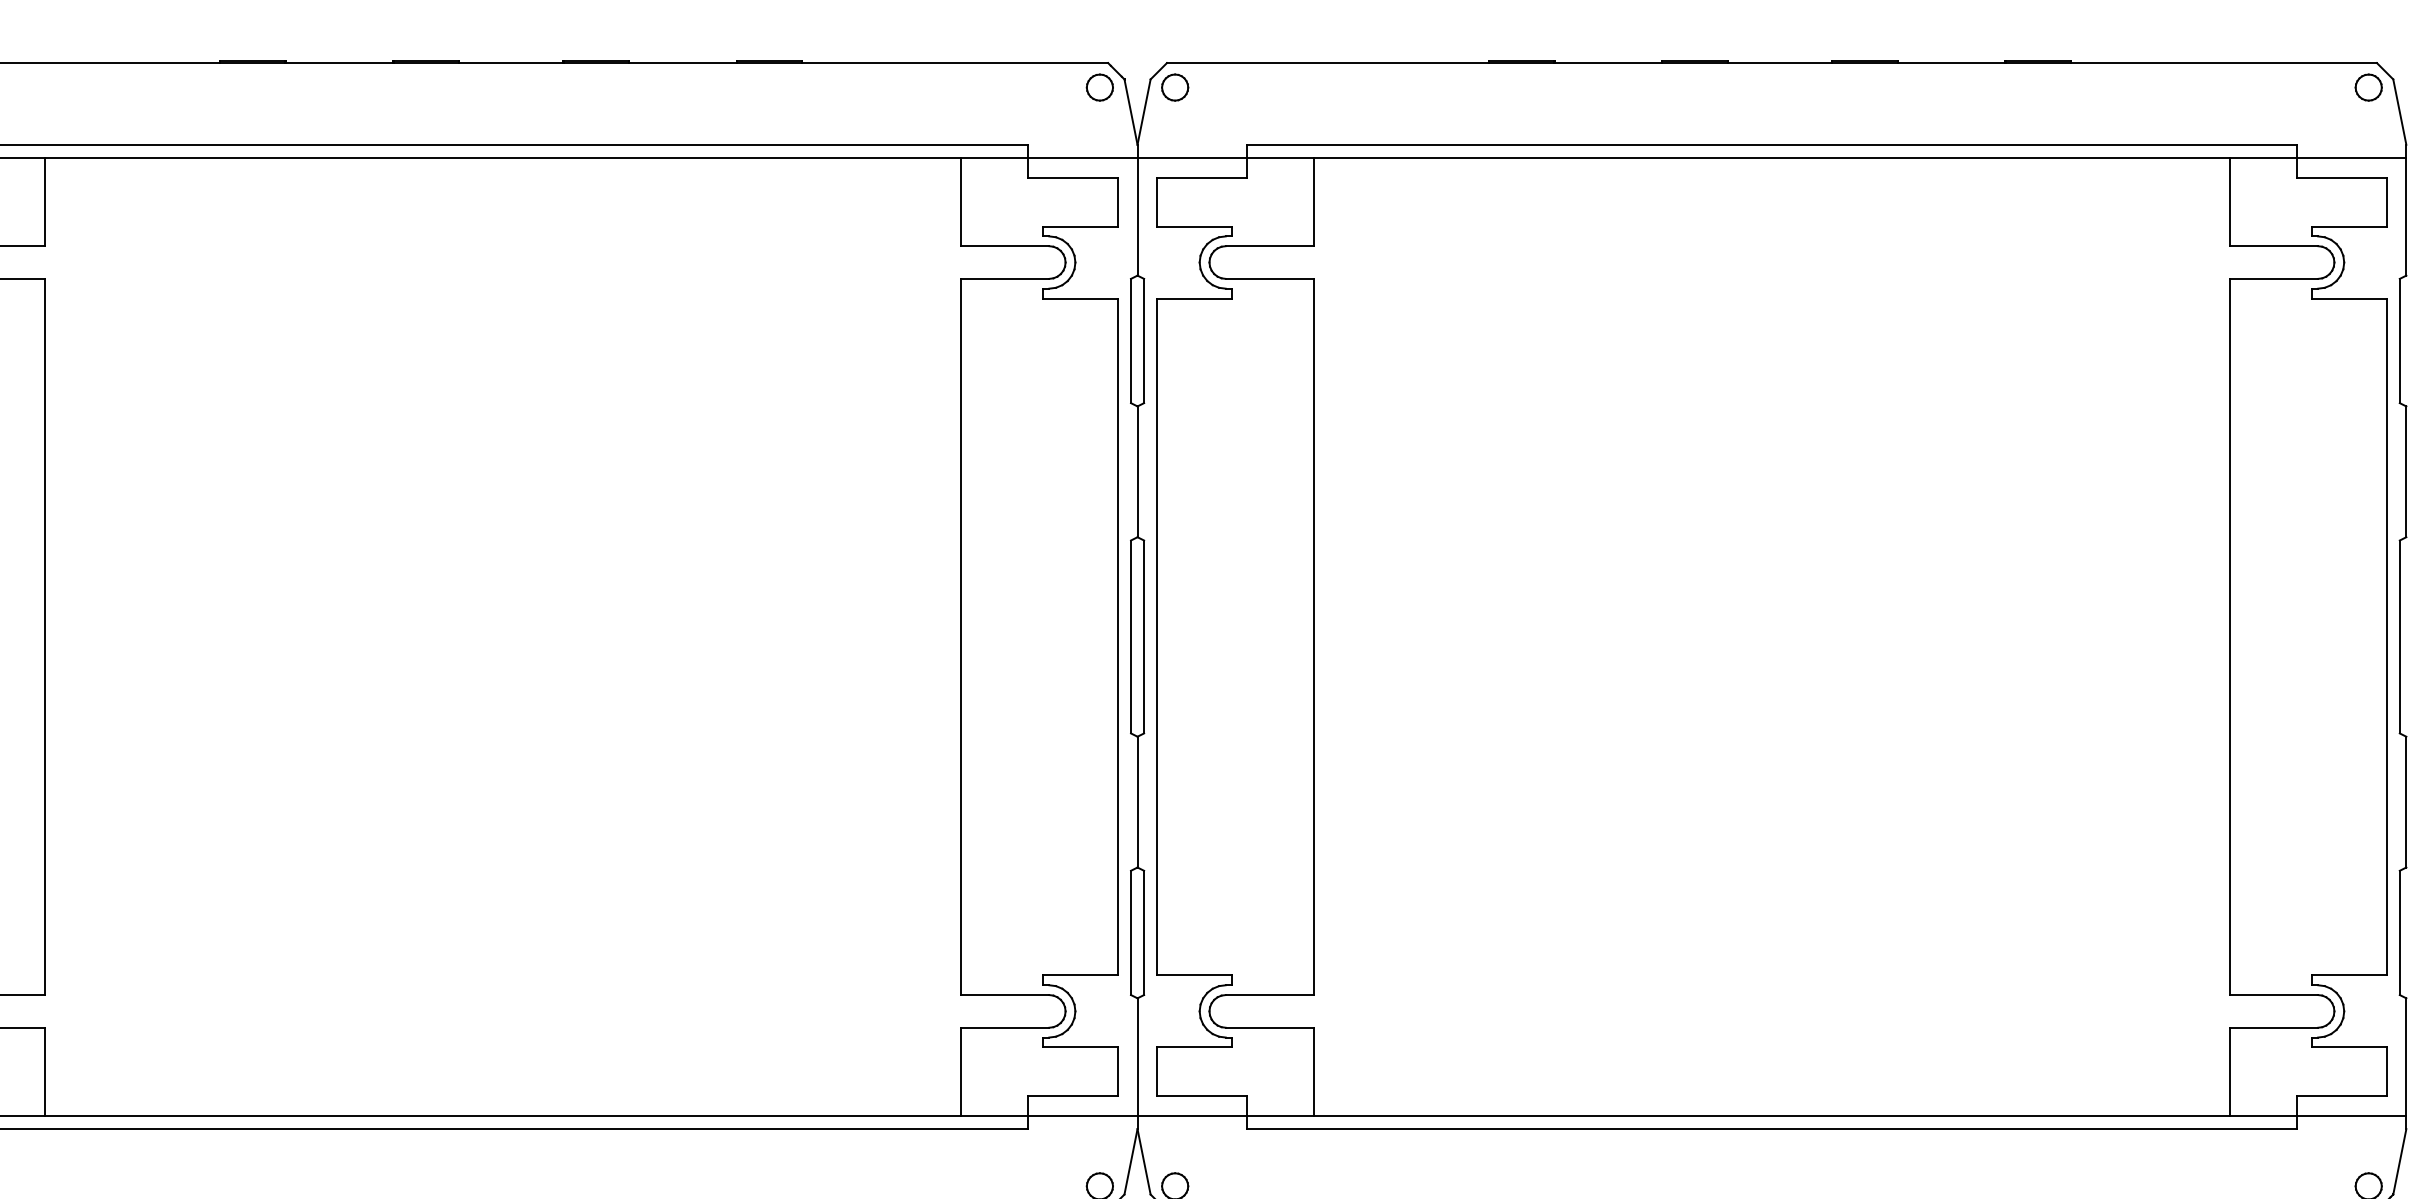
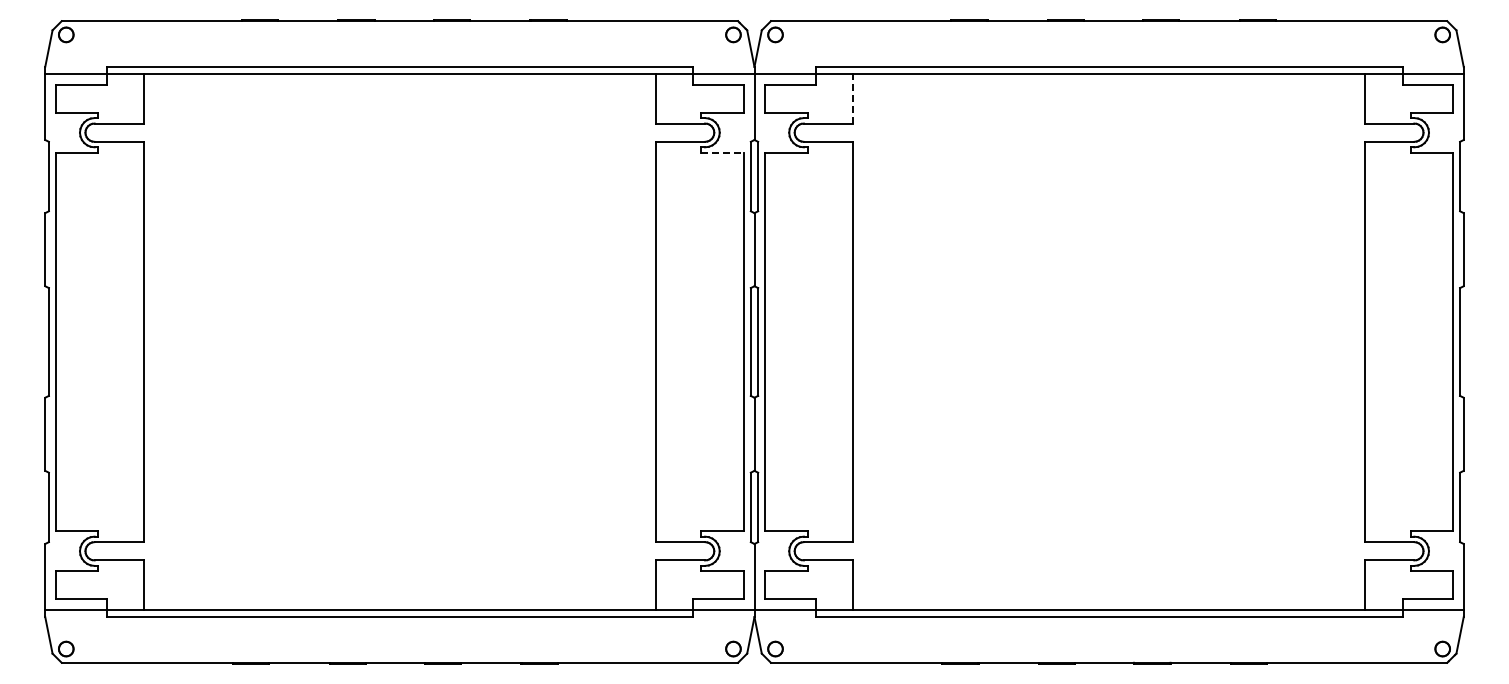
line: (1314, 201) -> (853, 98), solid -> dashed
line: (1082, 297) -> (723, 152), solid -> dashed

